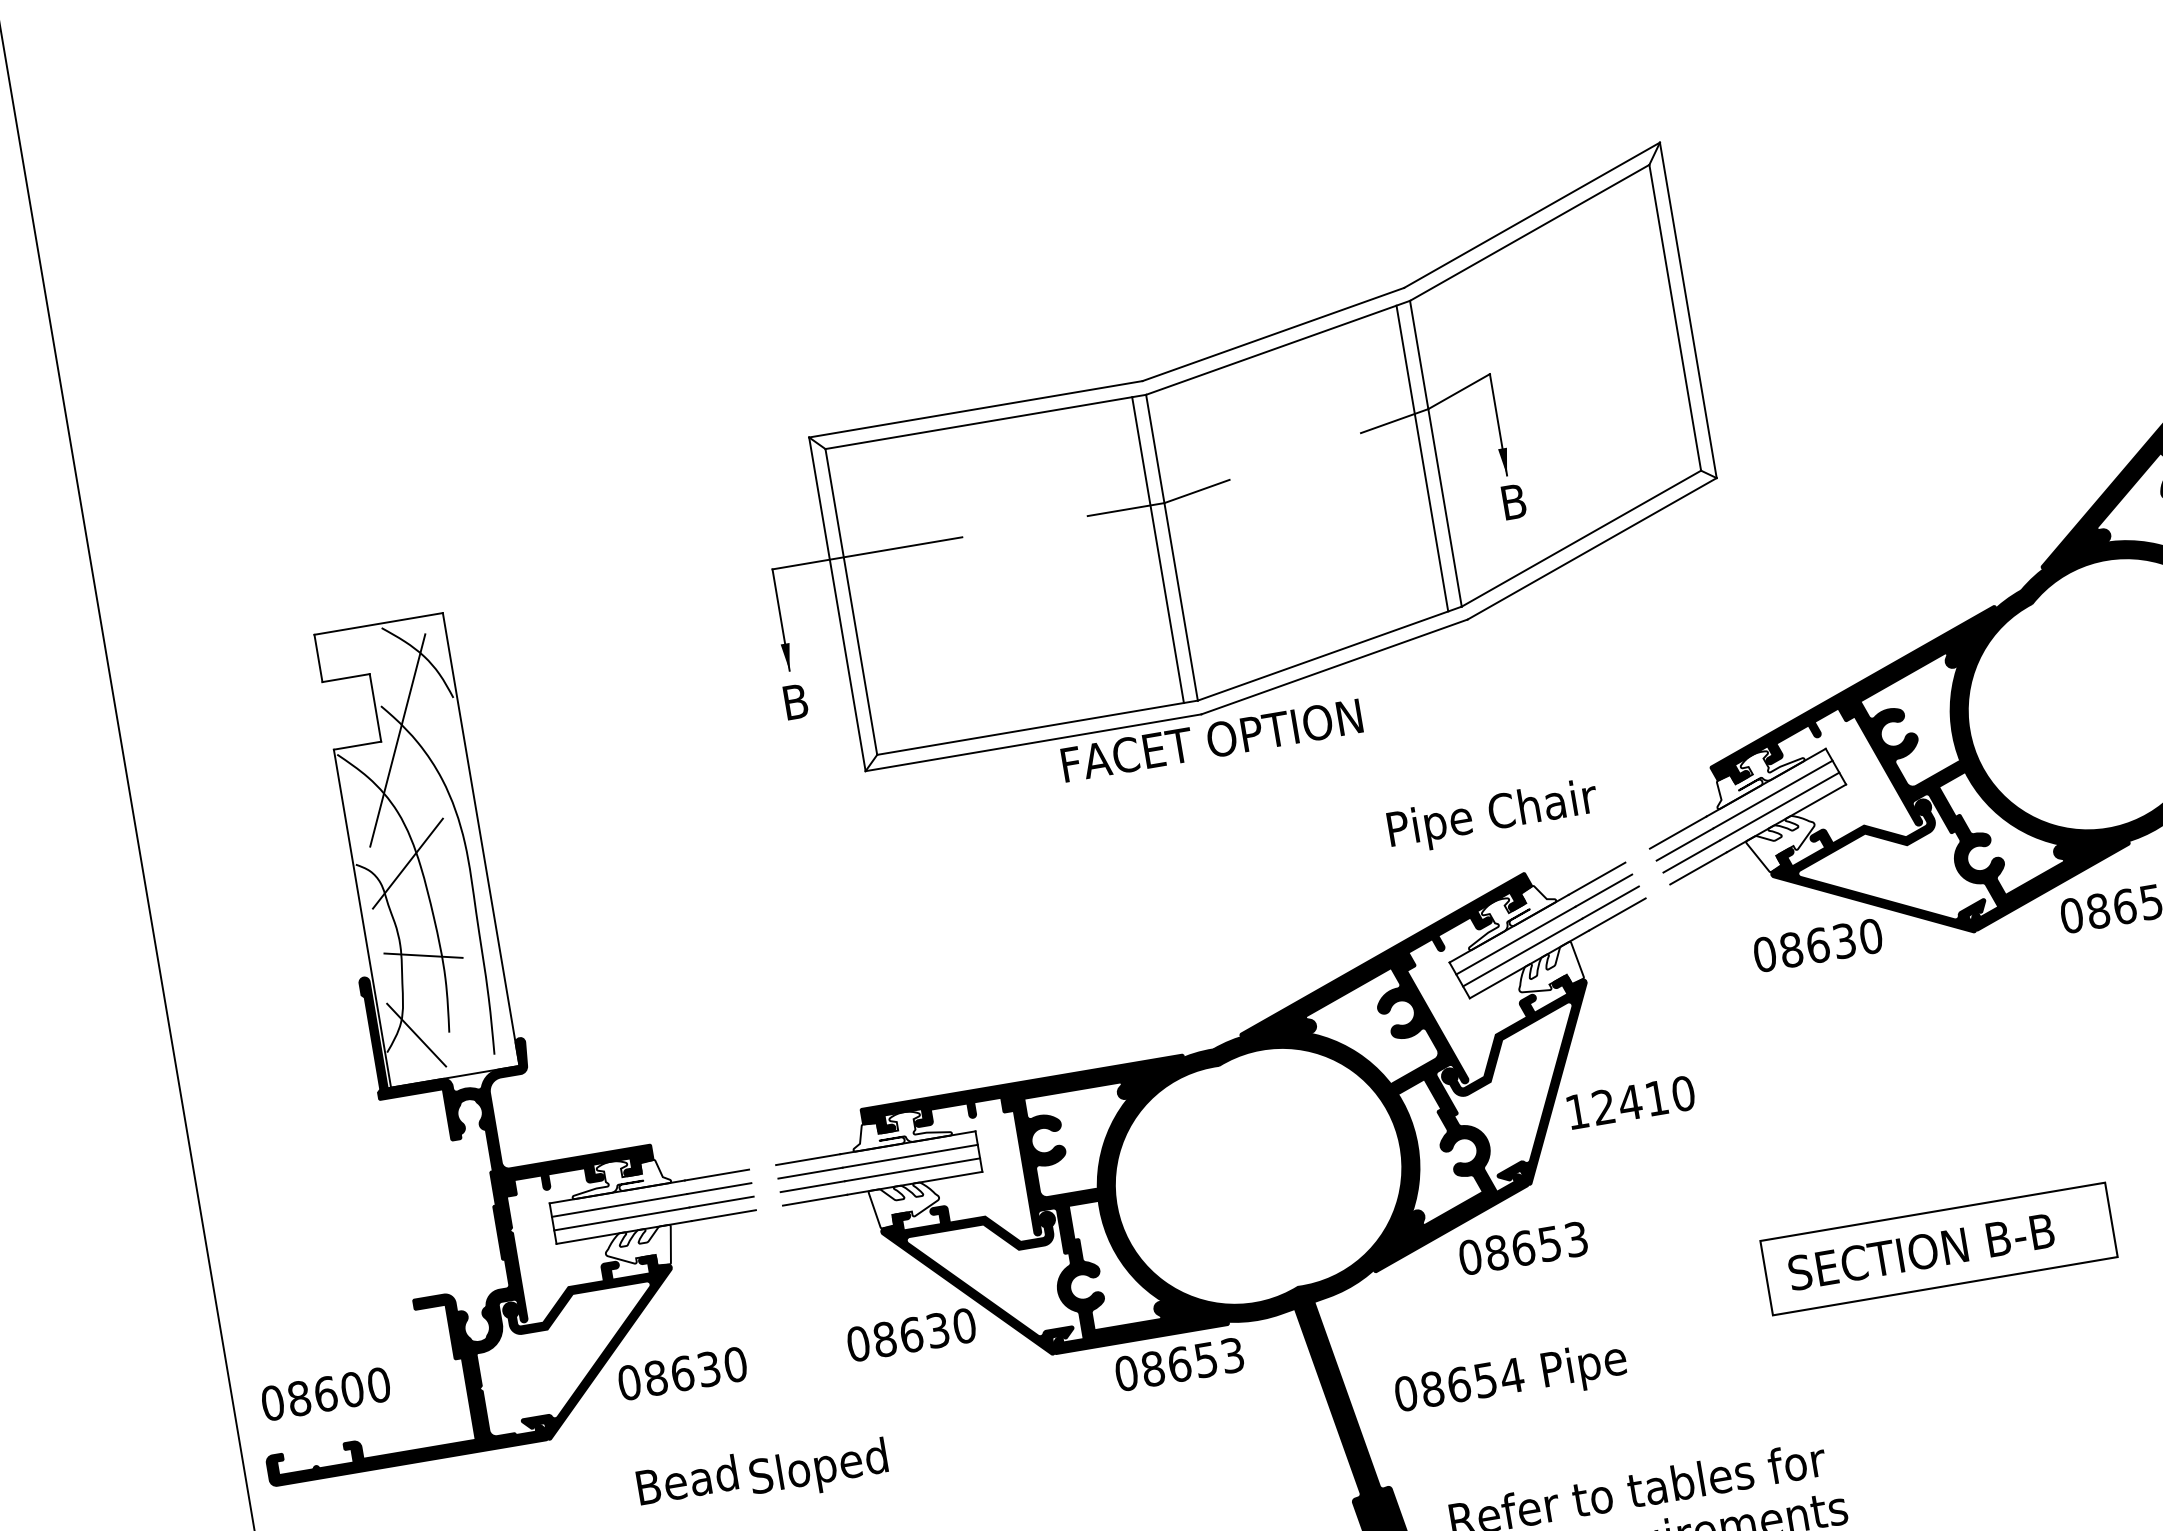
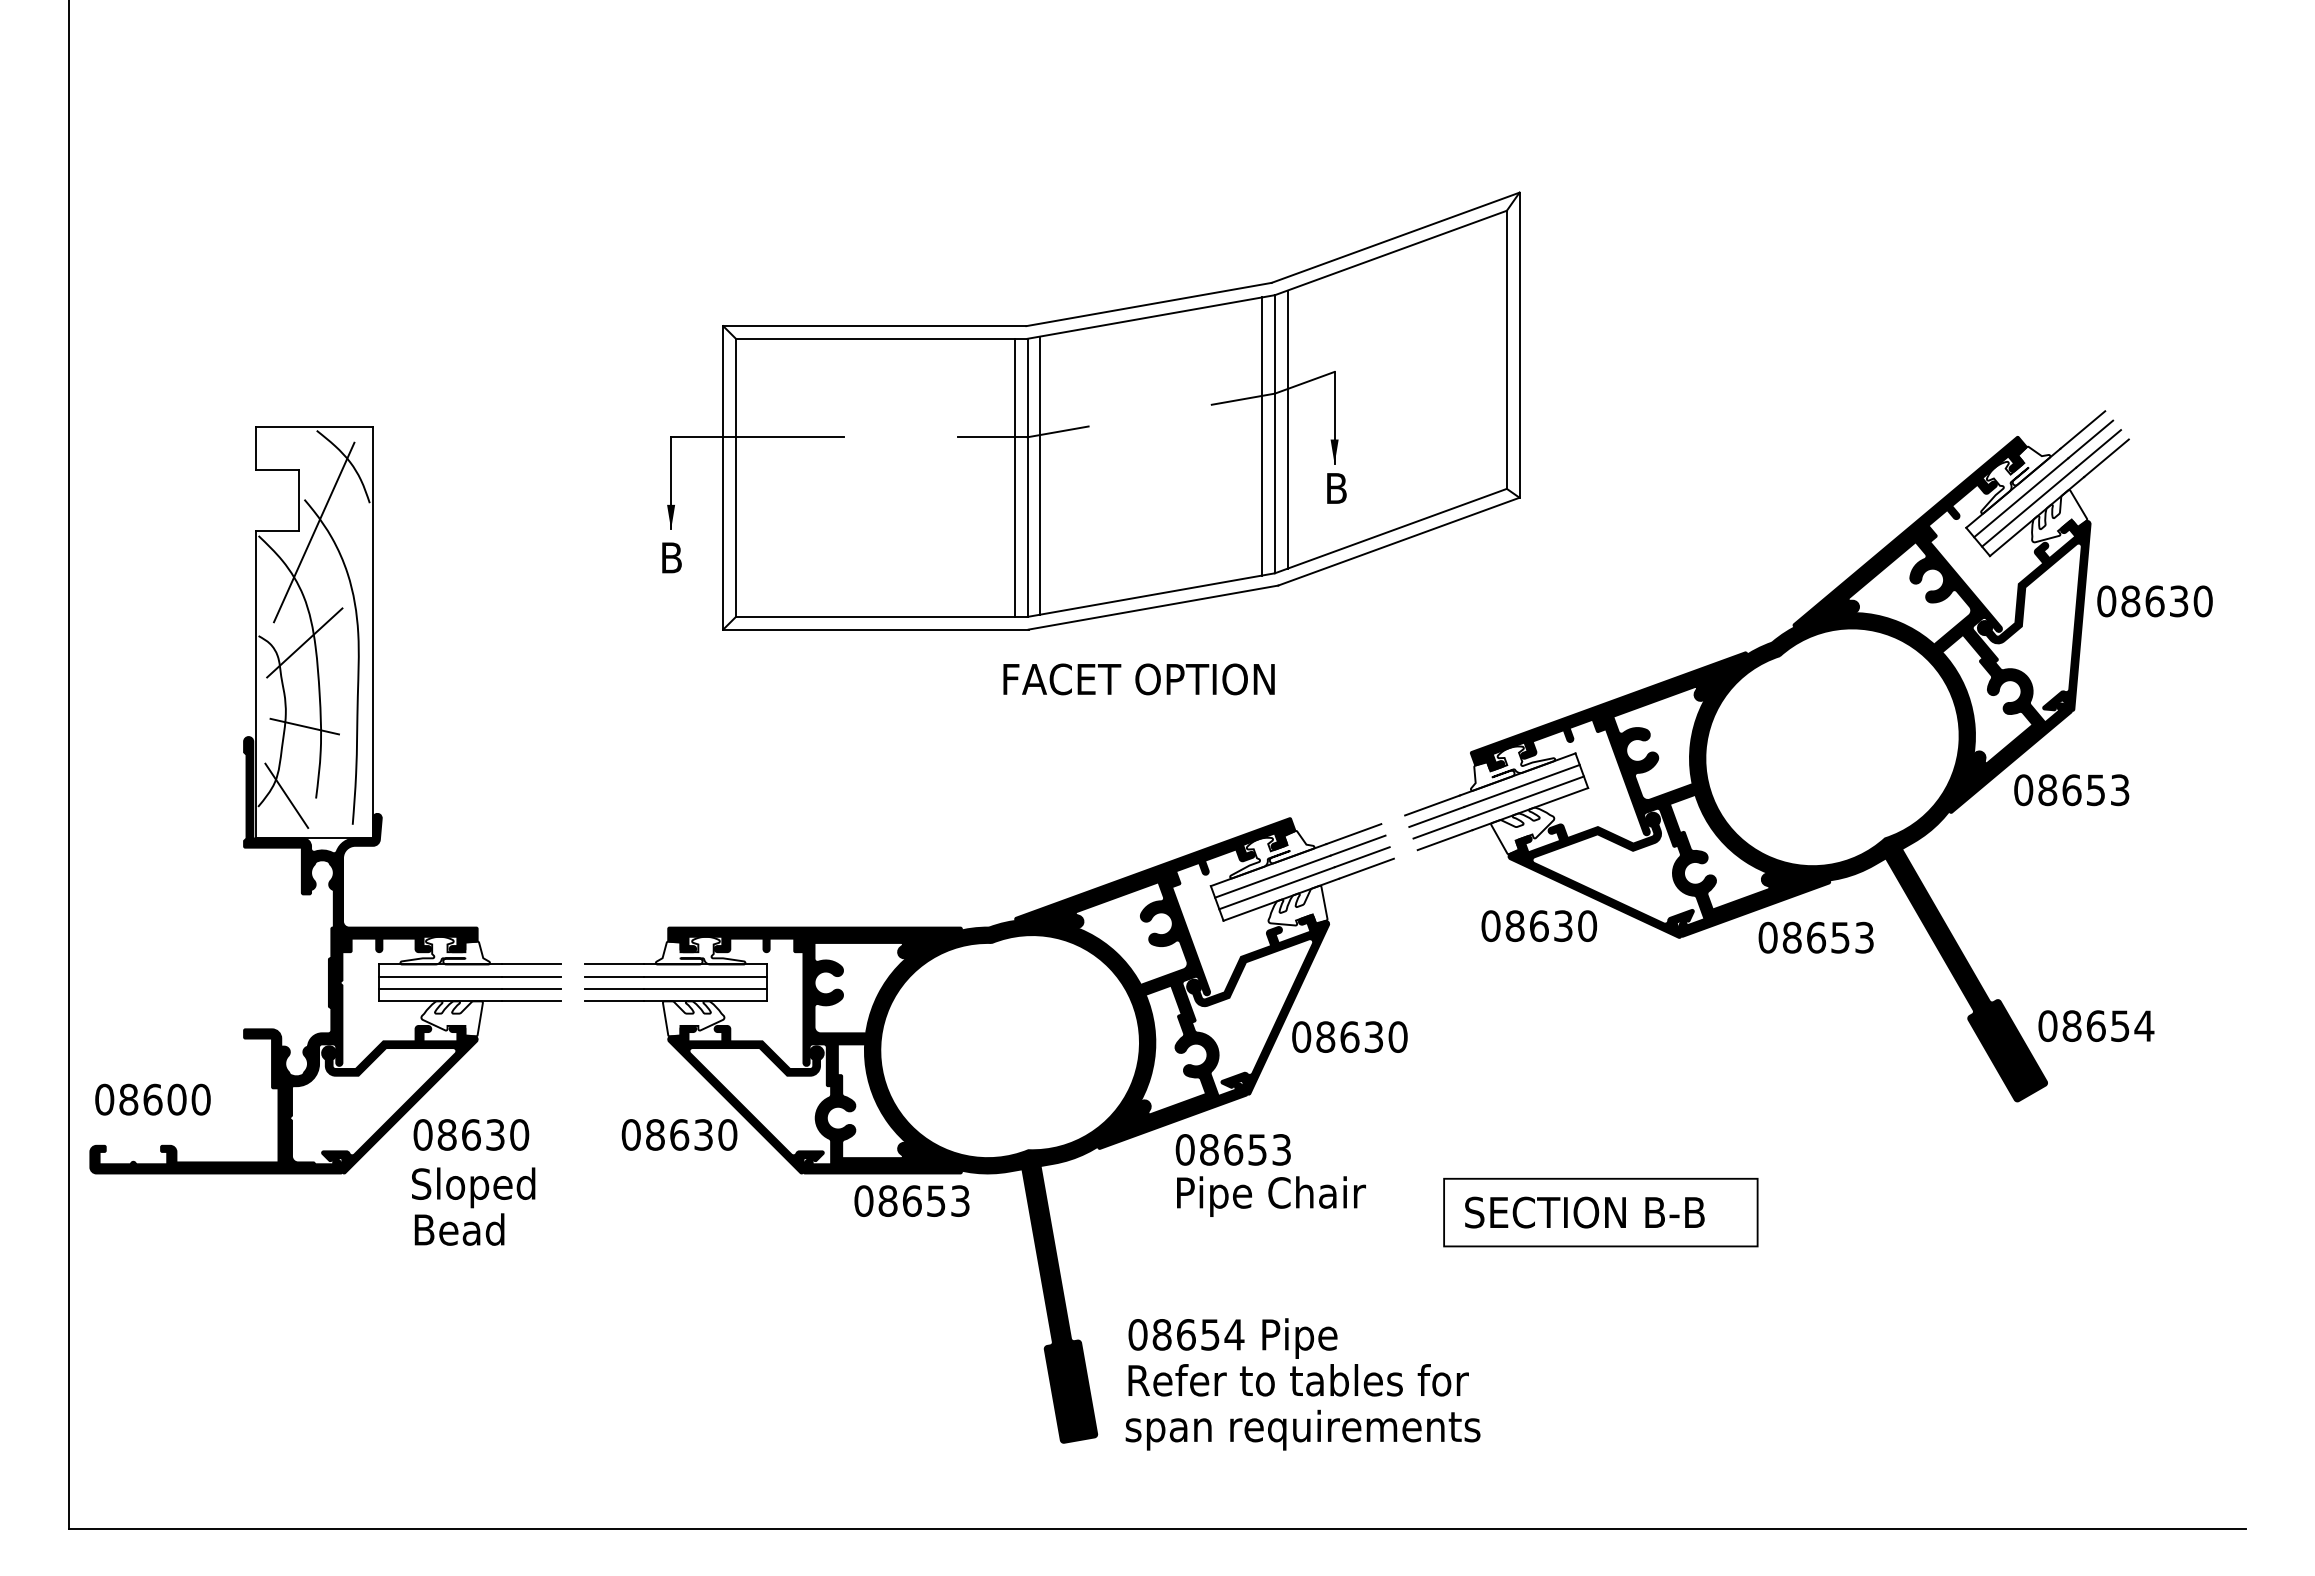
line: (1448, 446) -> (1287, 429), added
line: (1185, 542) -> (1040, 475), added
text: (1211, 740) -> (1138, 679), moved
text: (1493, 816) -> (1271, 1196), moved
text: (1616, 1104) -> (1337, 1036), 12410 -> 08630
text: (1510, 1380) -> (1232, 1338), moved
text: (818, 1470) -> (473, 1187), moved

